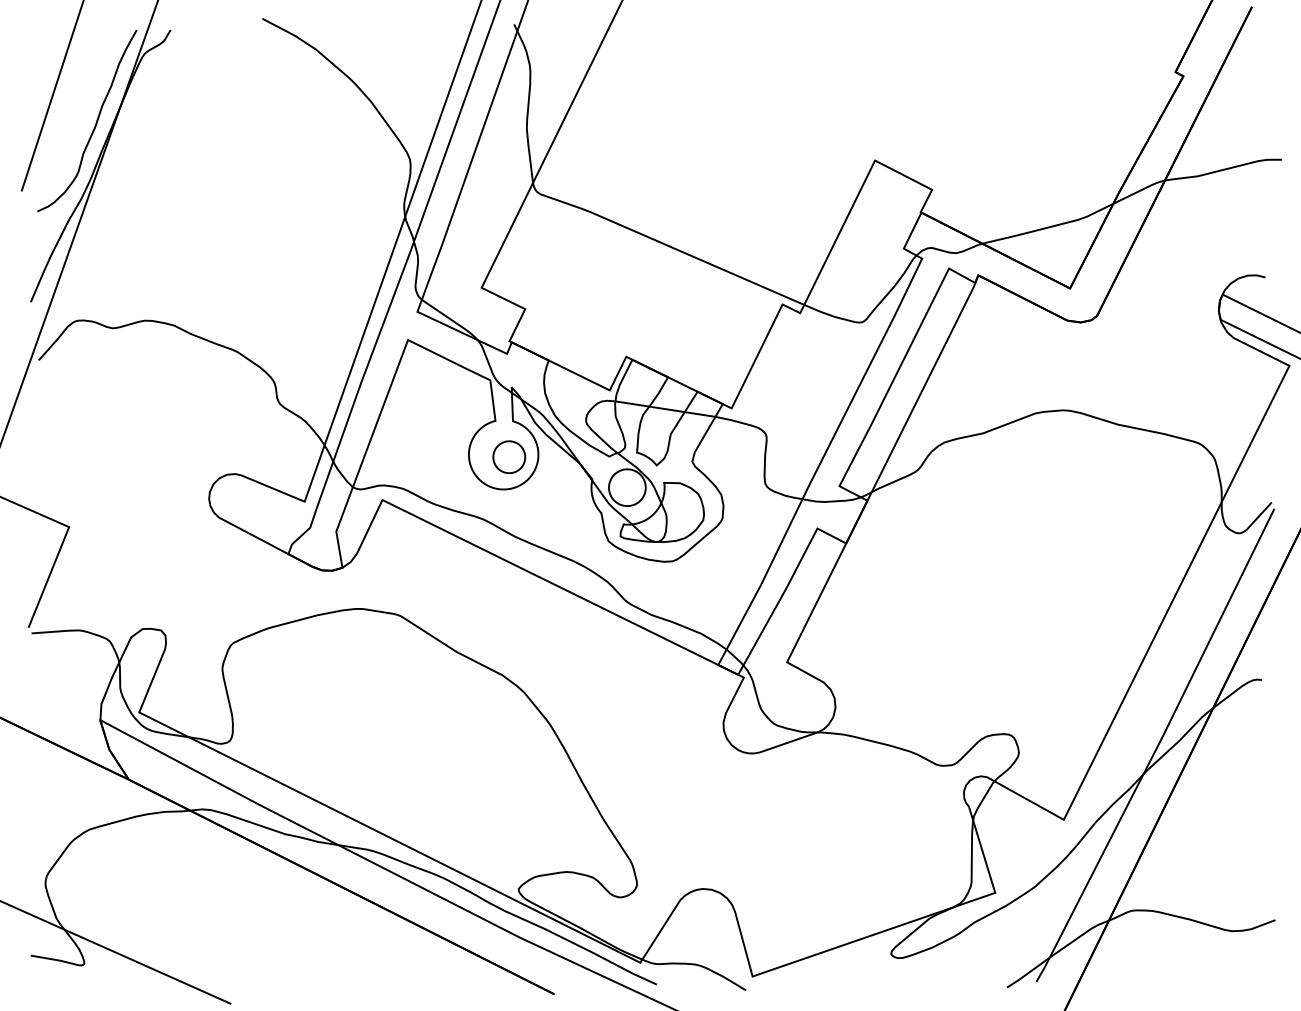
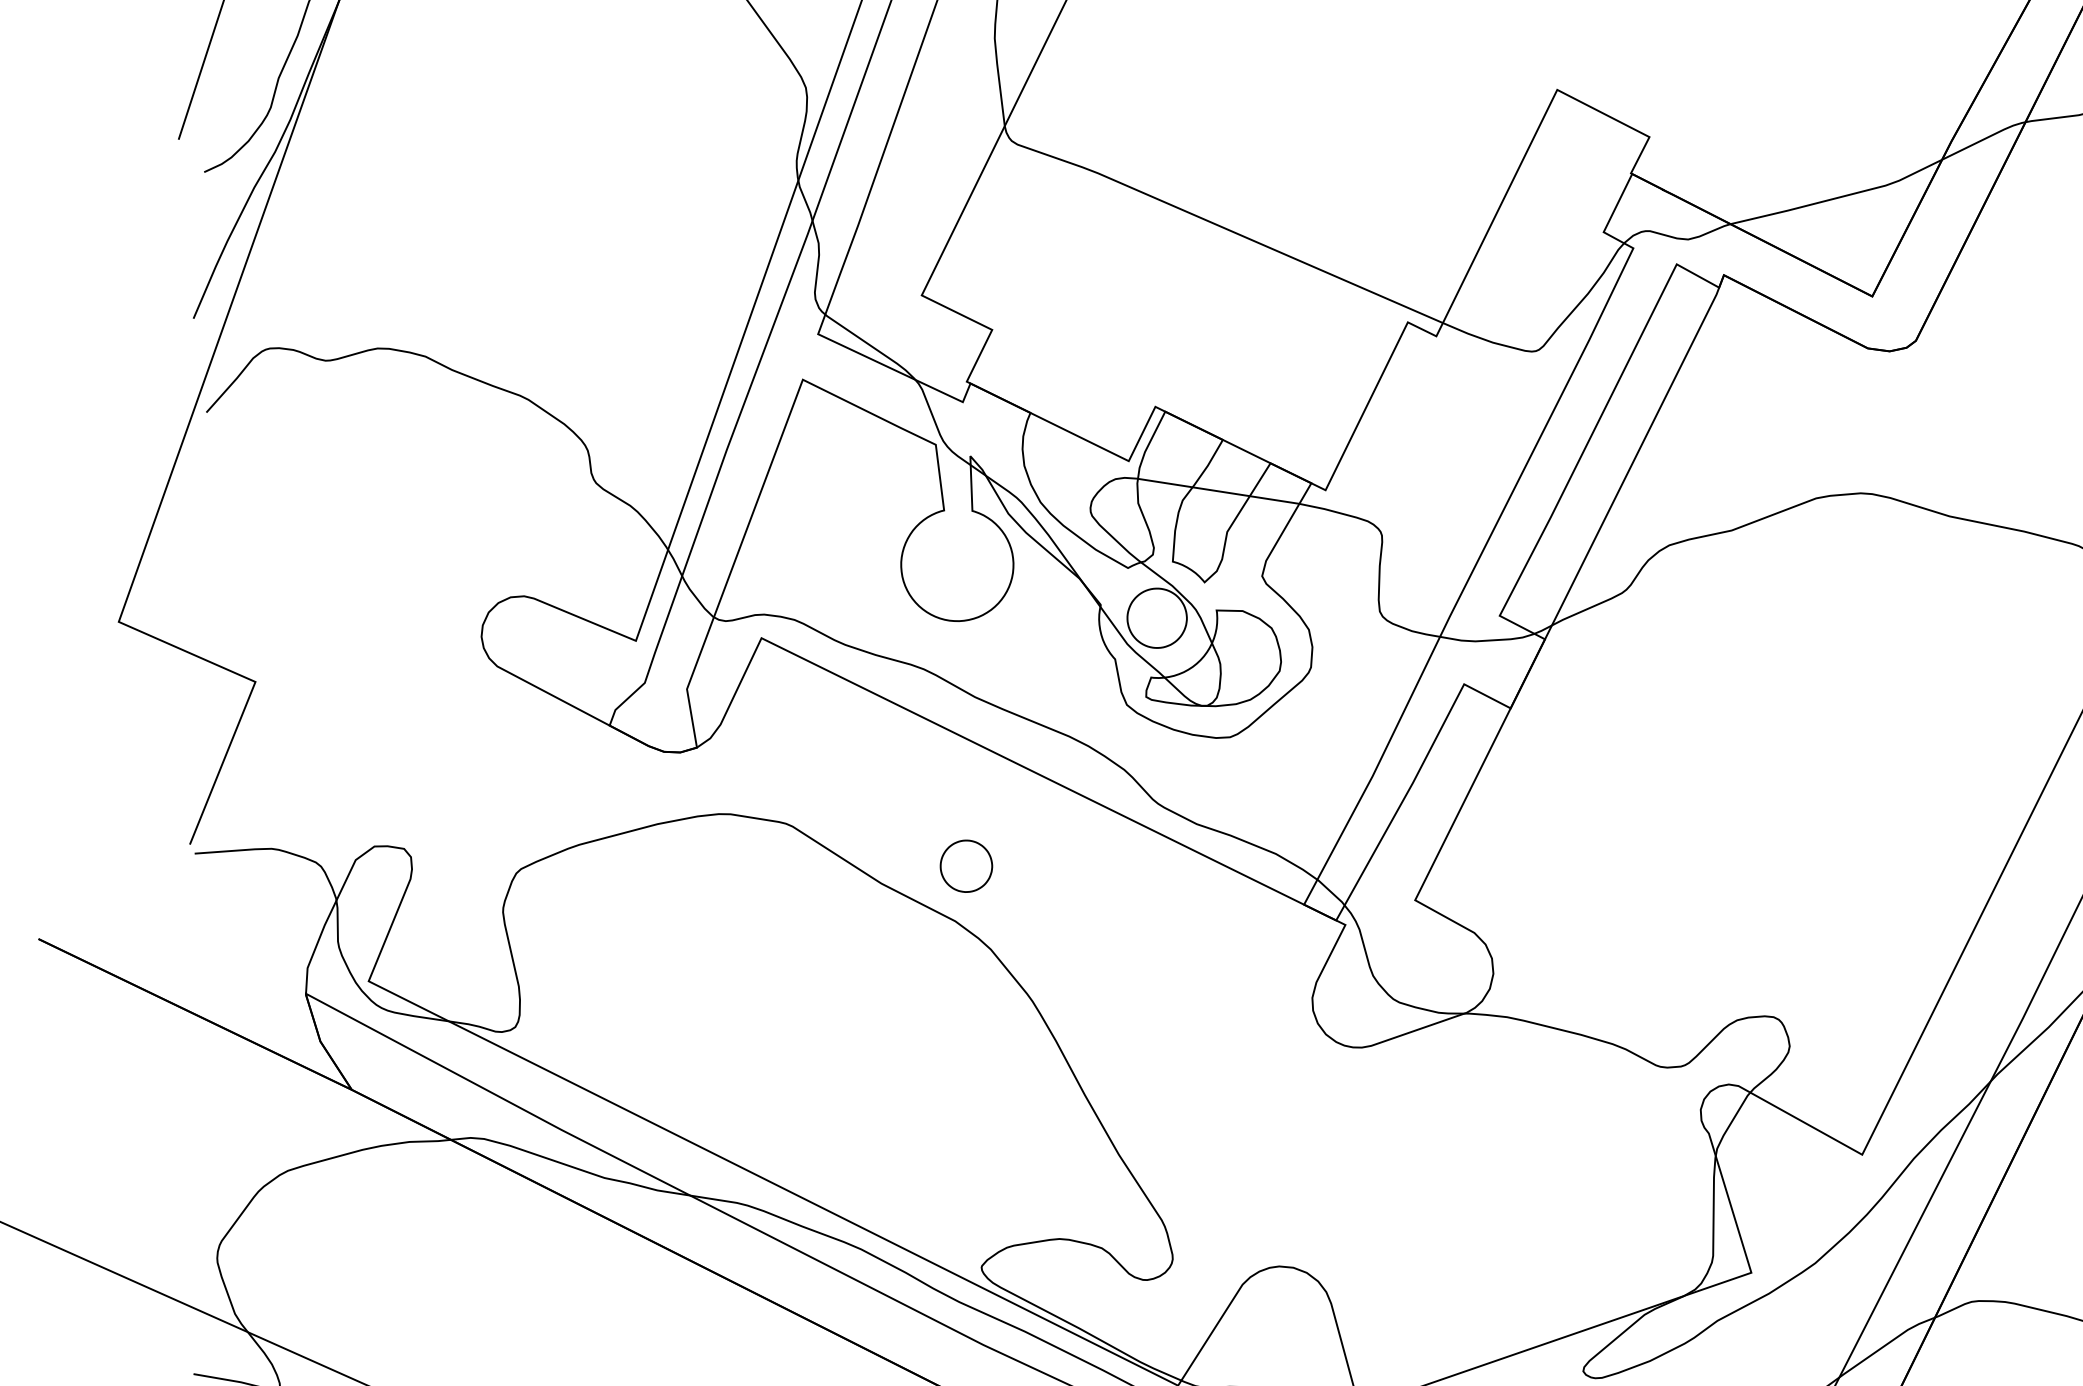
part: (509, 457) -> (966, 866), moved

